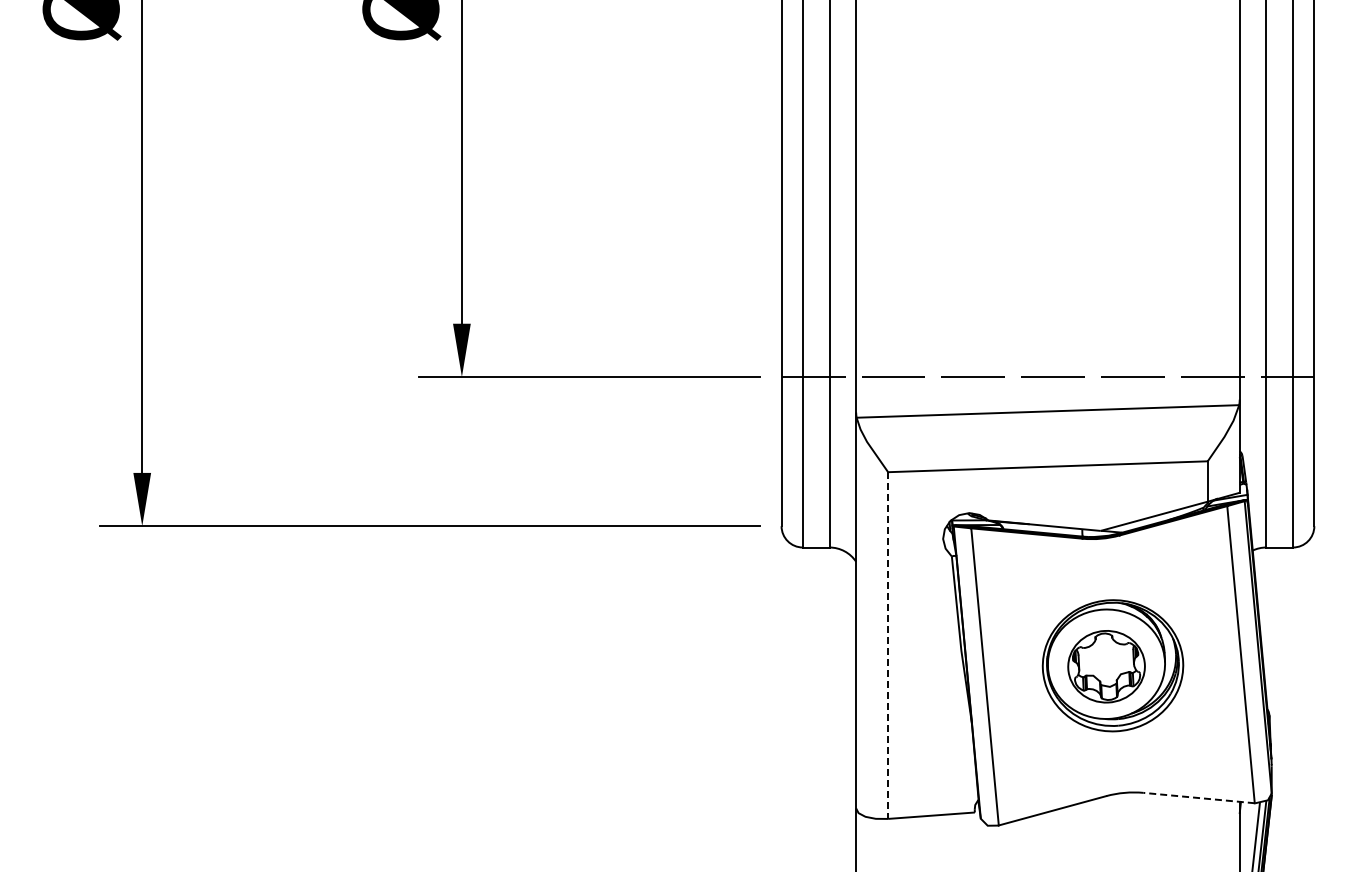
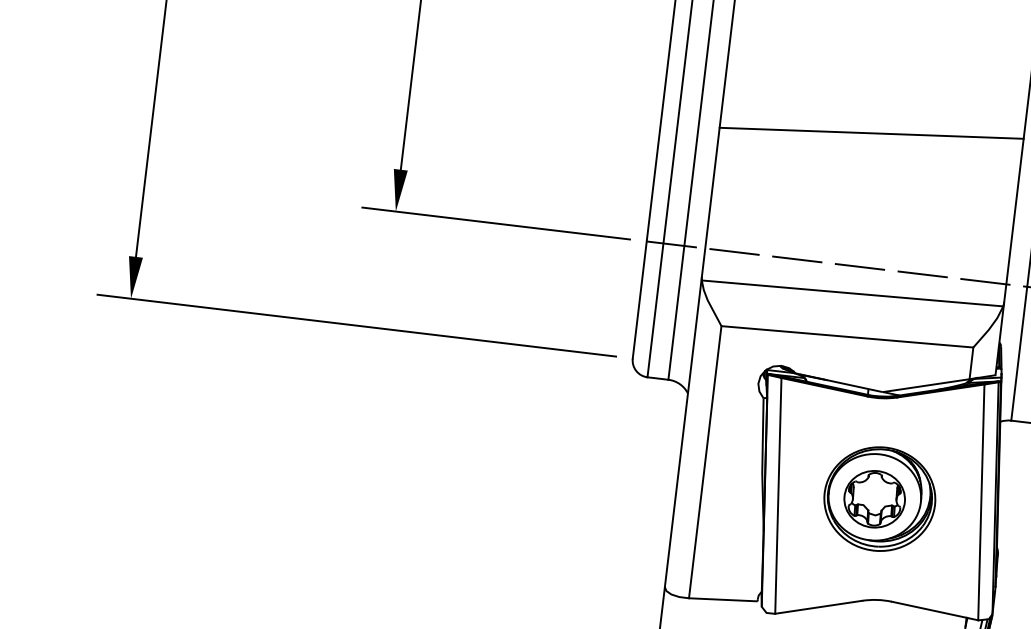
line: (1047, 207) -> (871, 133), added
line: (888, 646) -> (705, 462), dashed -> solid
line: (1199, 798) -> (935, 611), dashed -> solid

